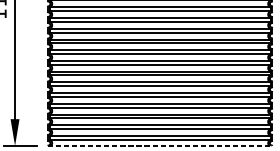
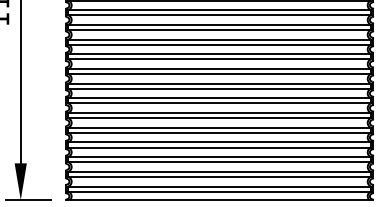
line: (160, 146) -> (219, 200), dashed -> solid

